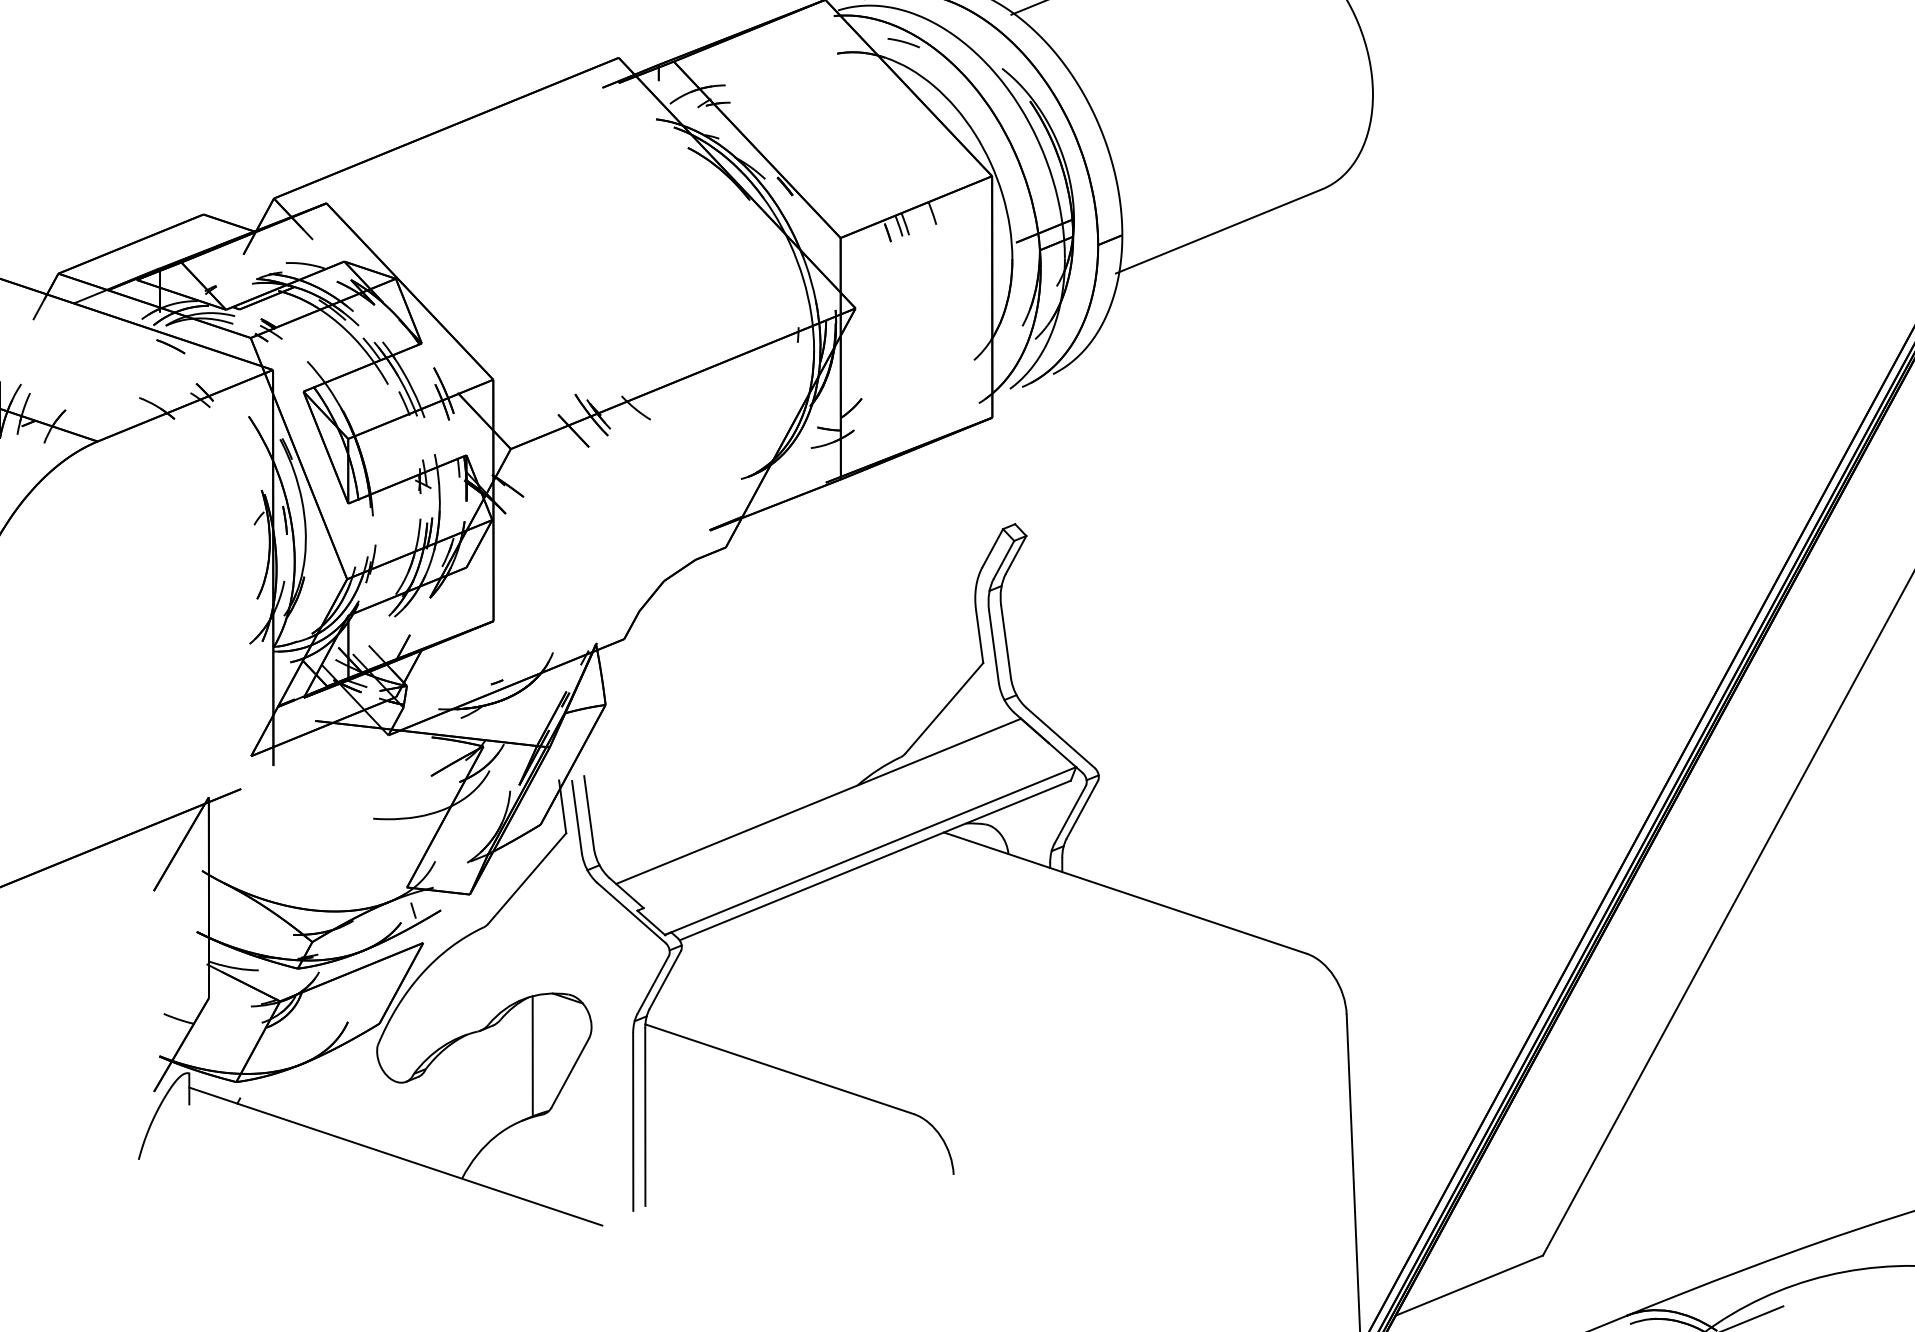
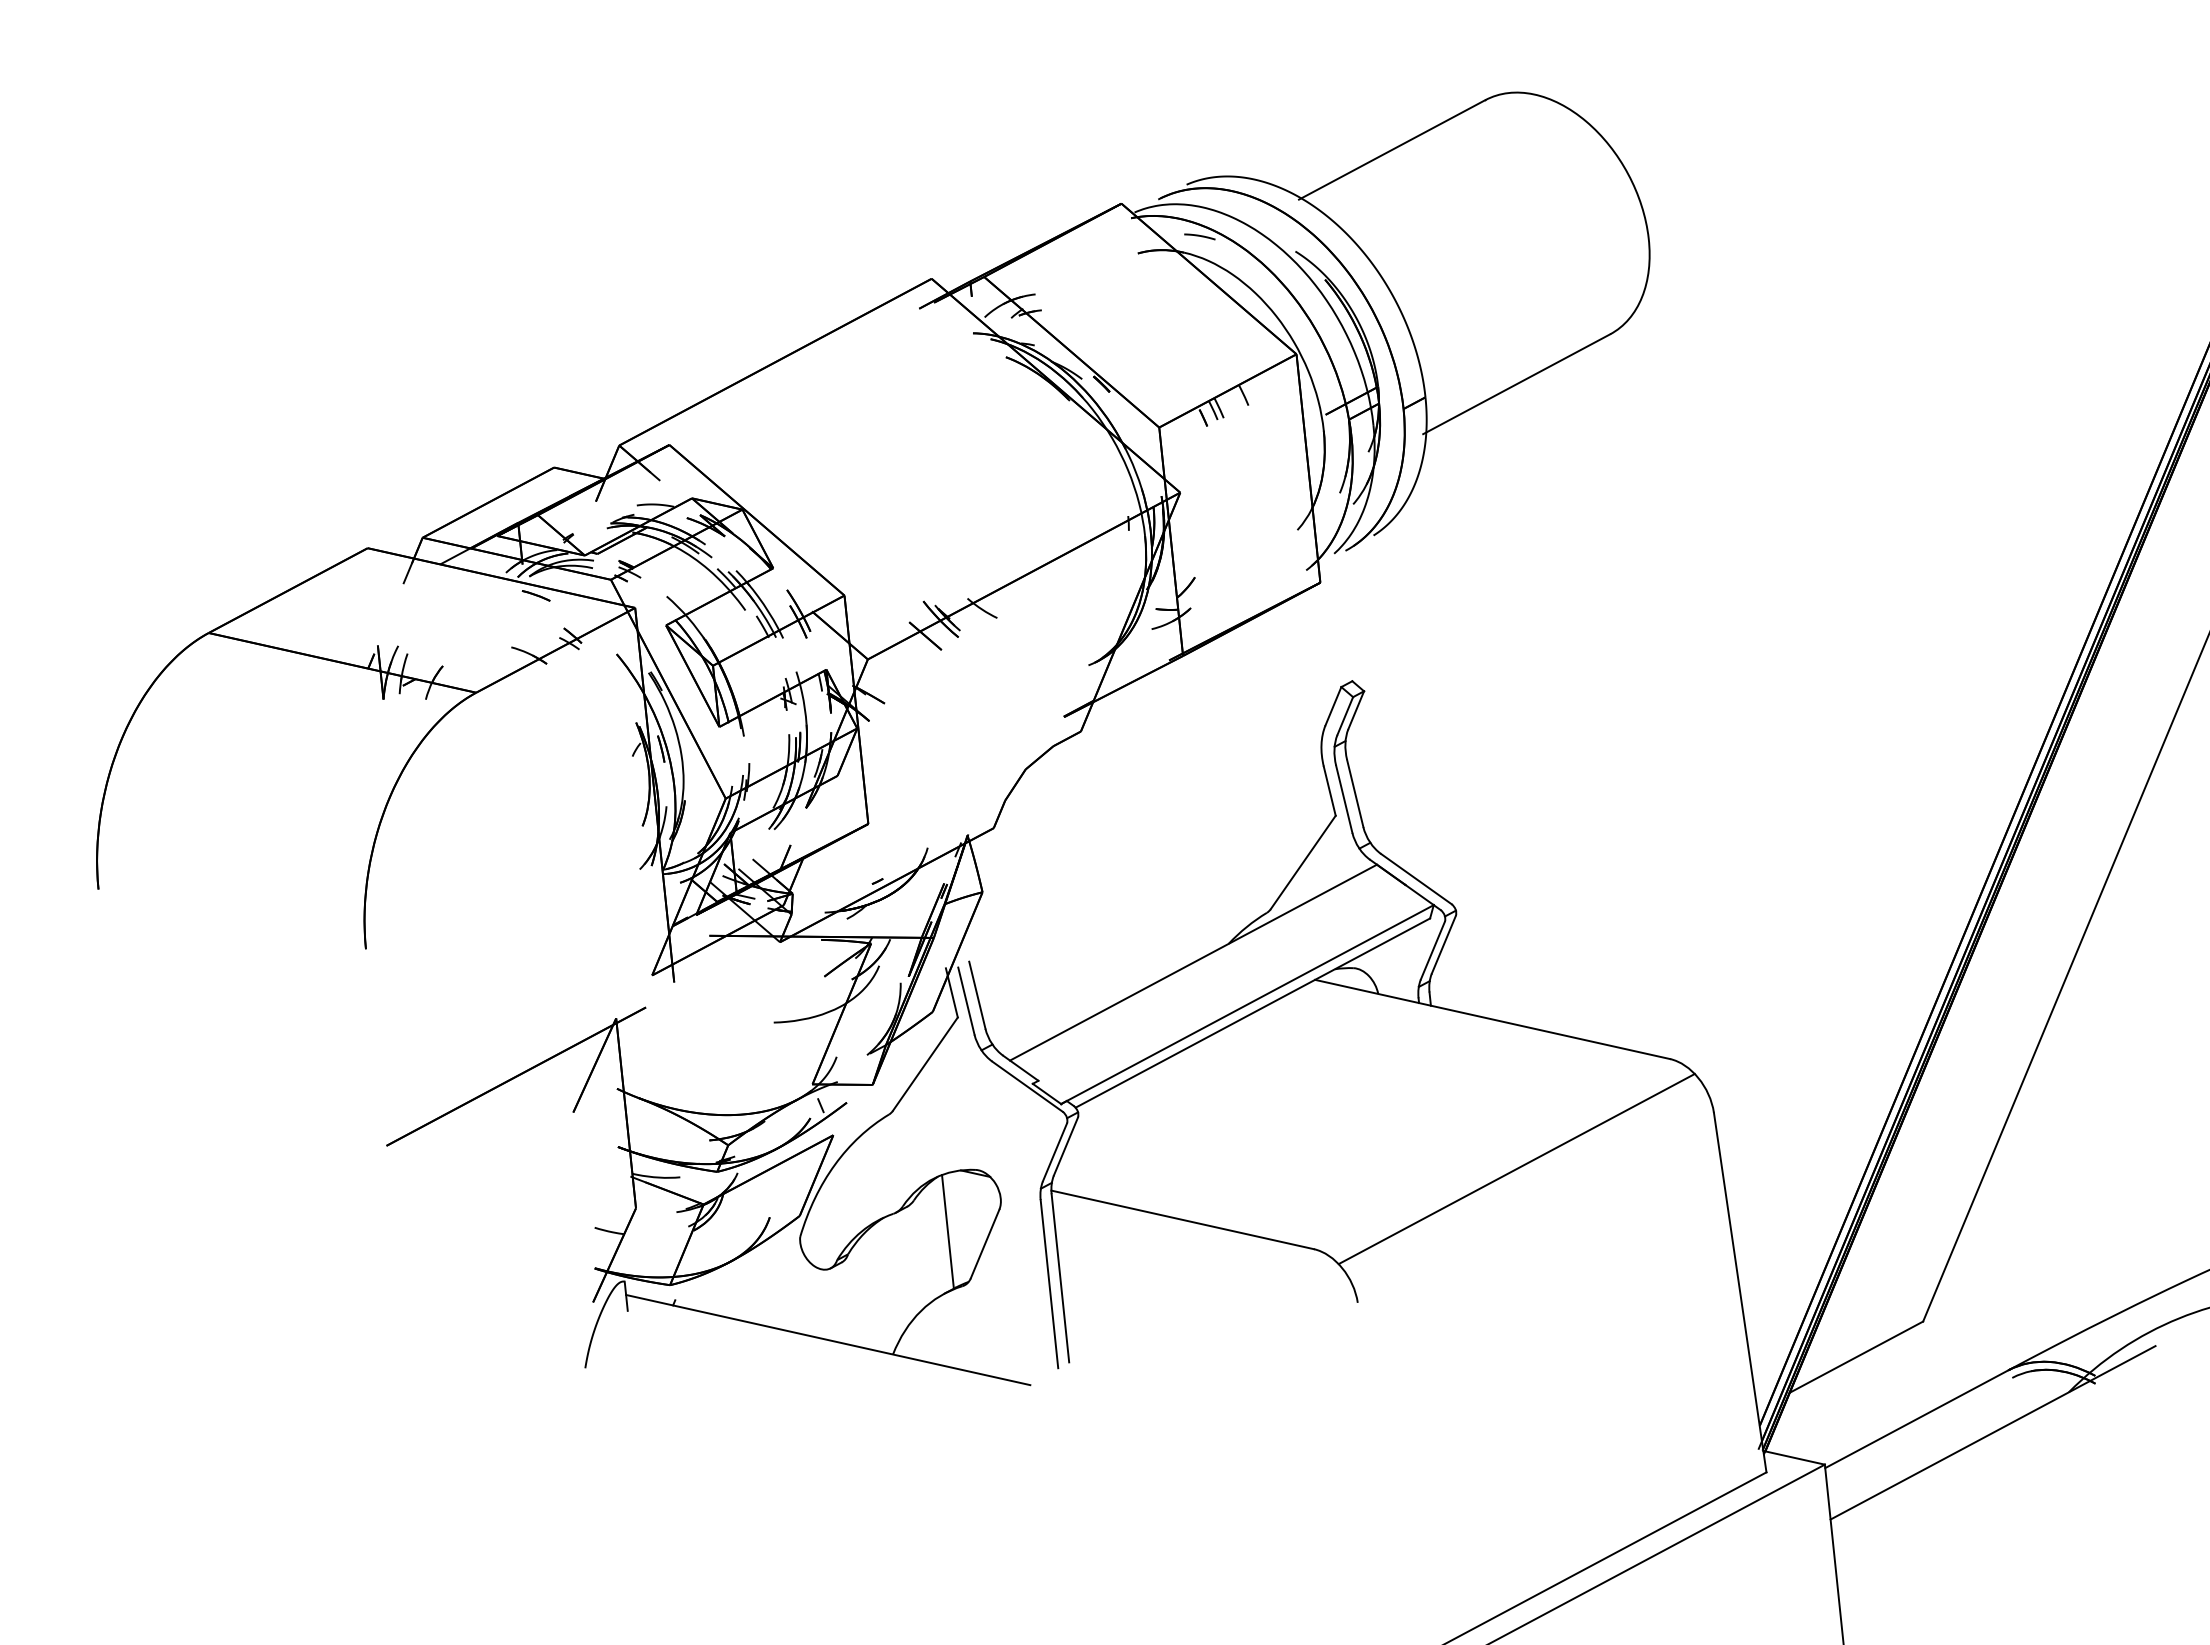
line: (1134, 1052) -> (1516, 1169), added

